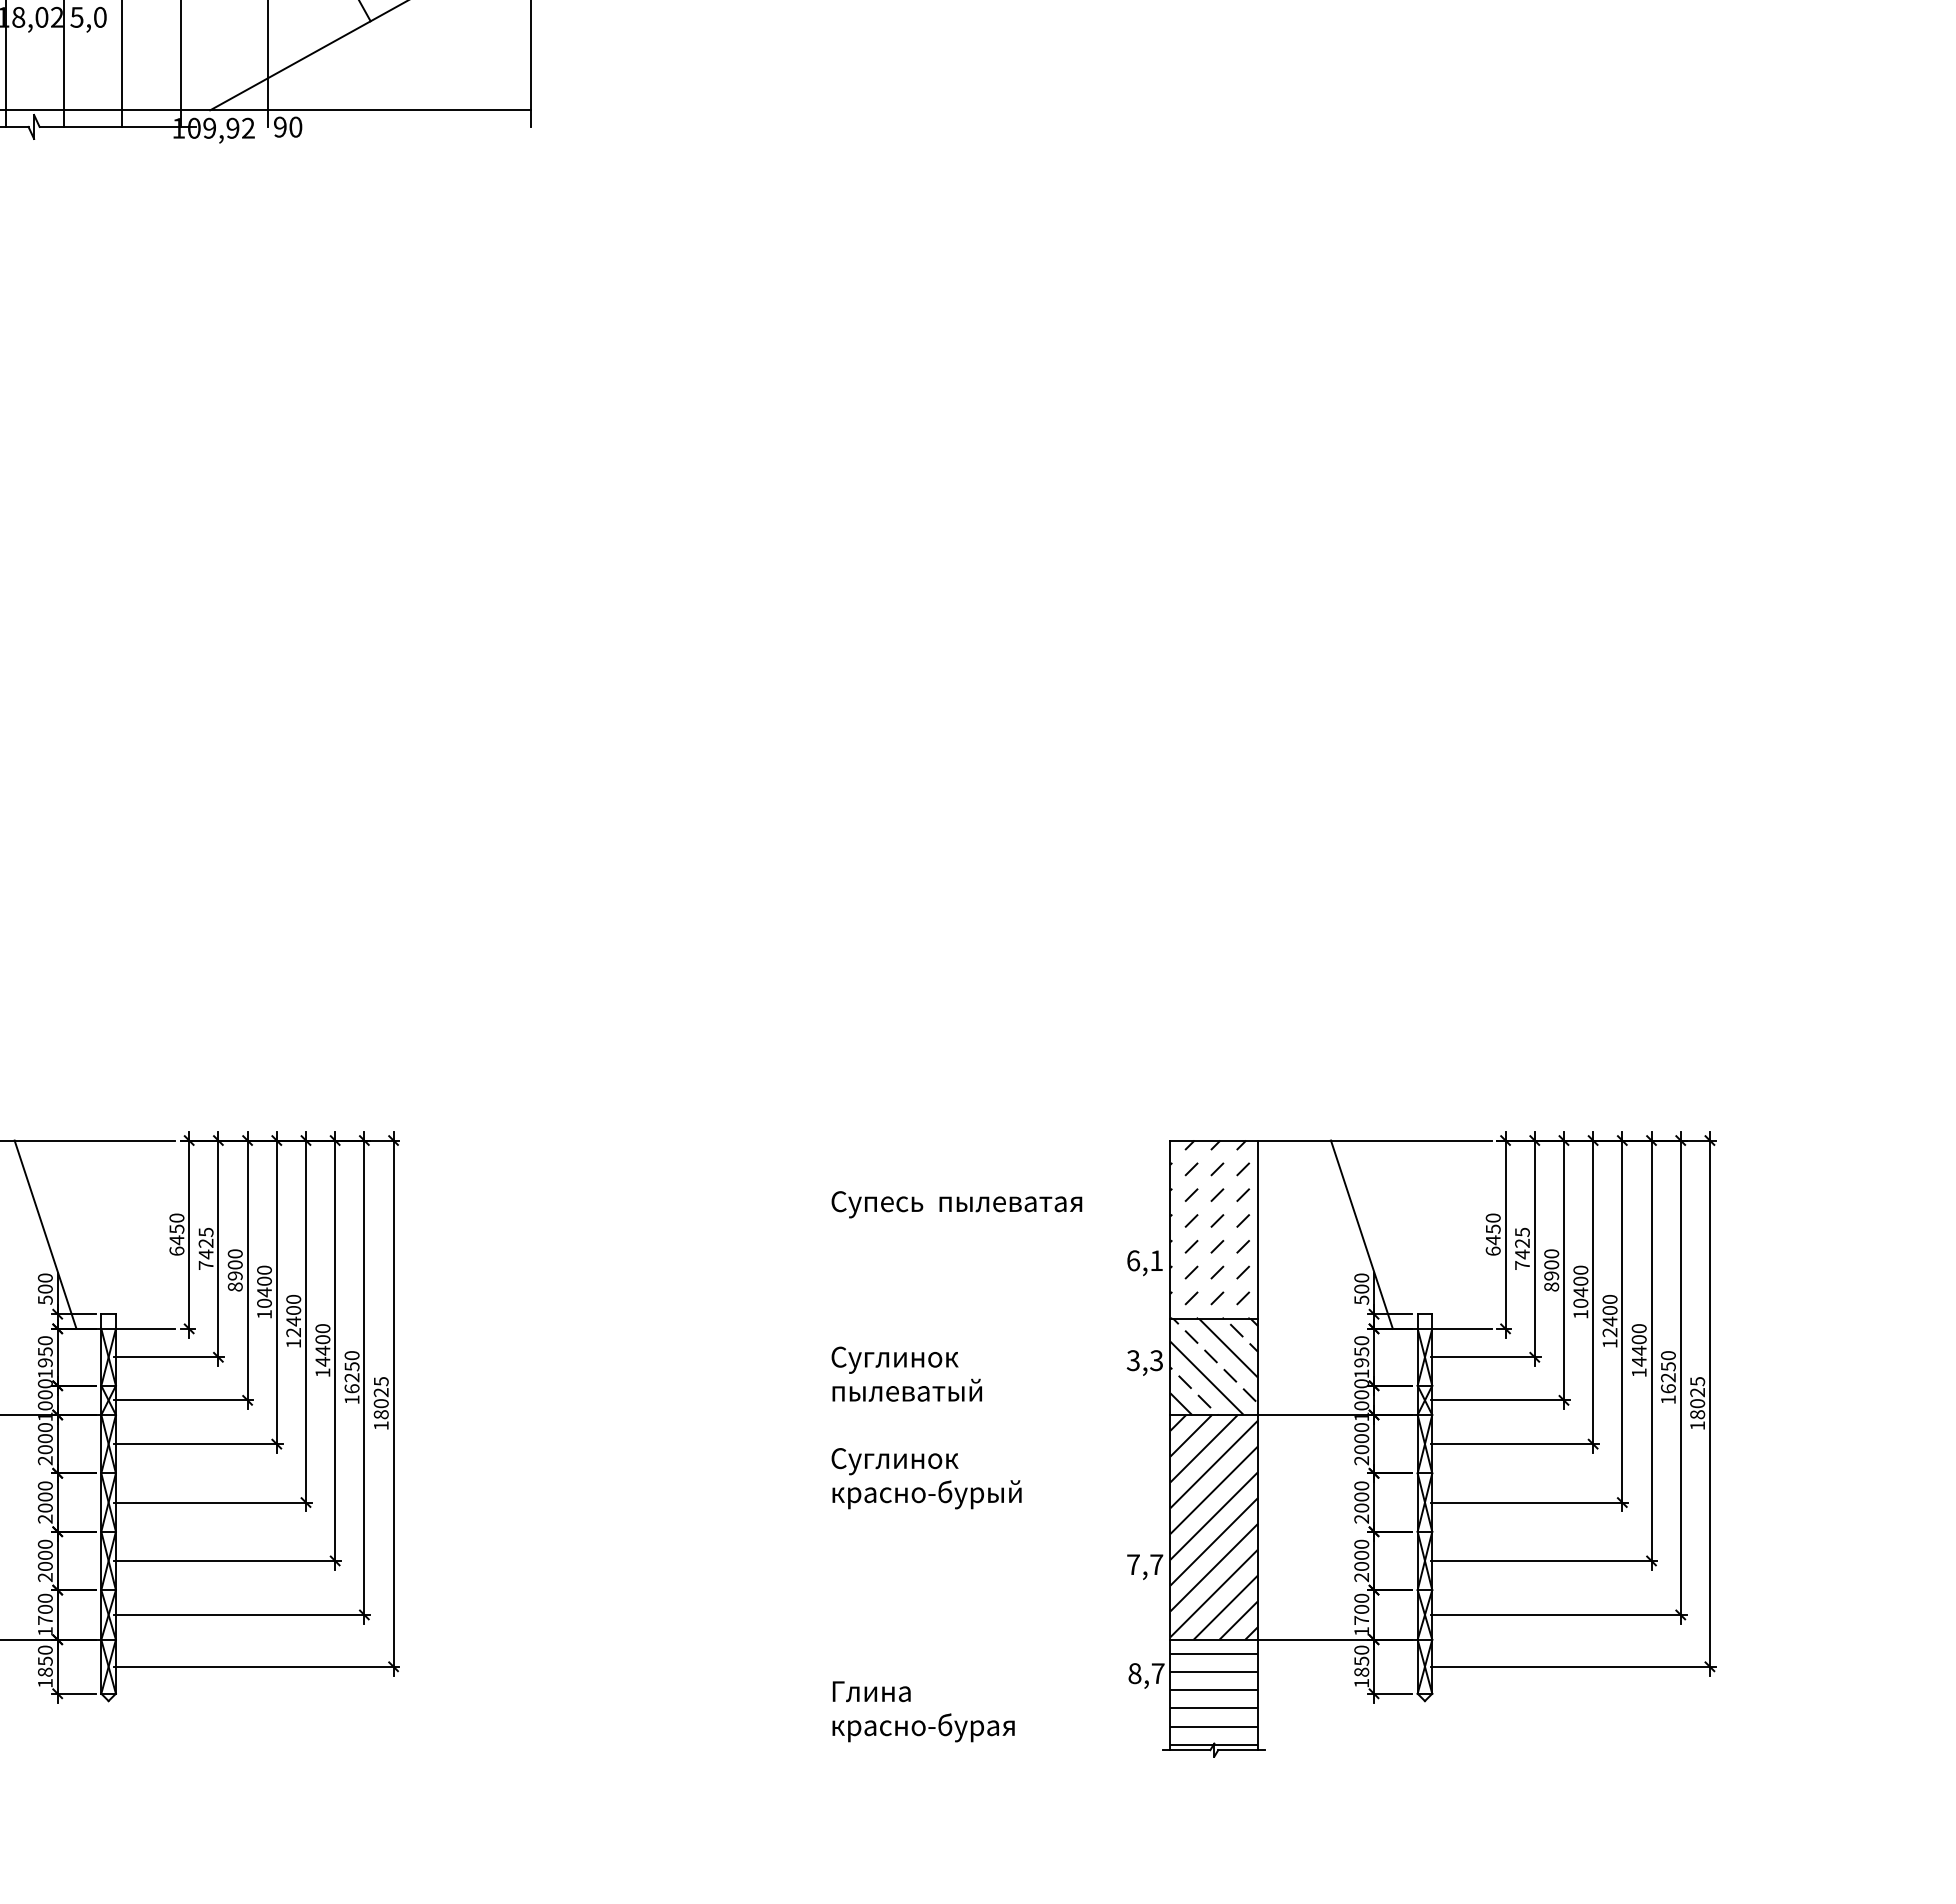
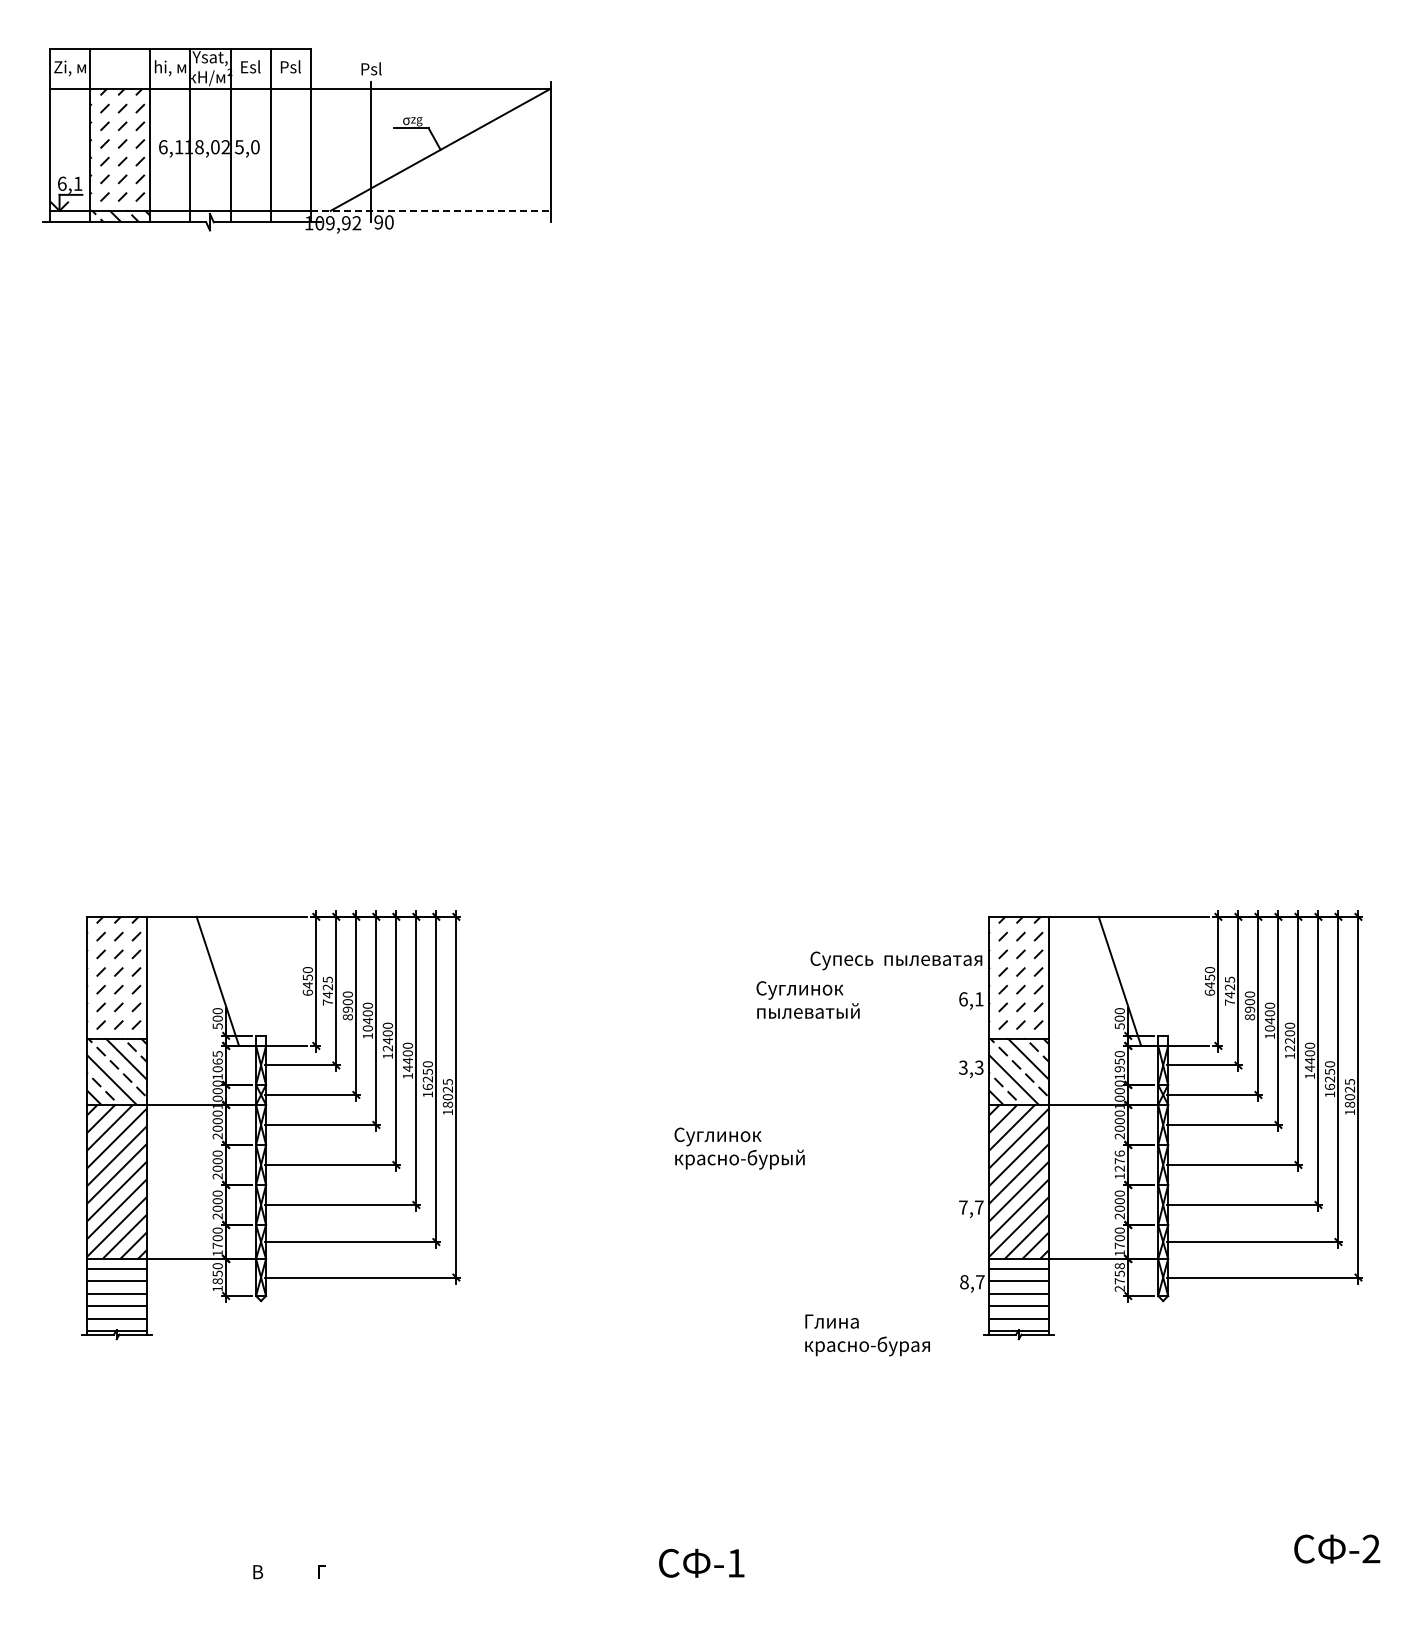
line: (357, 109) -> (431, 210), solid -> dashed
text: (957, 1204) -> (896, 960), moved
text: (1609, 1320) -> (1289, 1040), 12400 -> 12200
text: (45, 1351) -> (217, 1061), 1950 -> 1065
text: (905, 1373) -> (807, 999), moved
text: (926, 1478) -> (739, 1148), moved
text: (1361, 1501) -> (1119, 1164), 2000 -> 1276
text: (1361, 1666) -> (1119, 1277), 1850 -> 2758
text: (923, 1711) -> (867, 1335), moved

